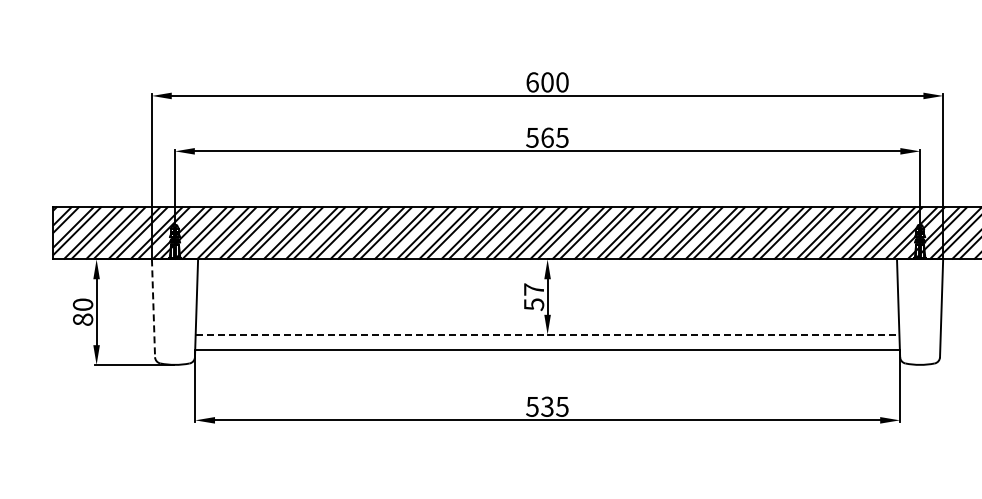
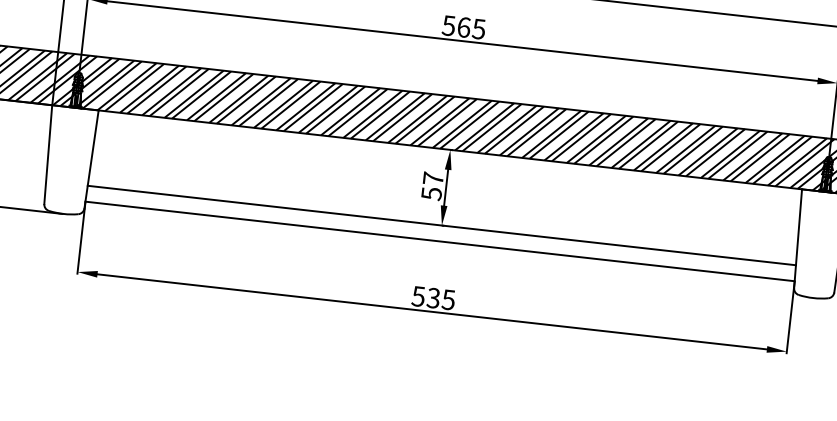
line: (153, 308) -> (48, 154), dashed -> solid
line: (547, 334) -> (441, 225), dashed -> solid

